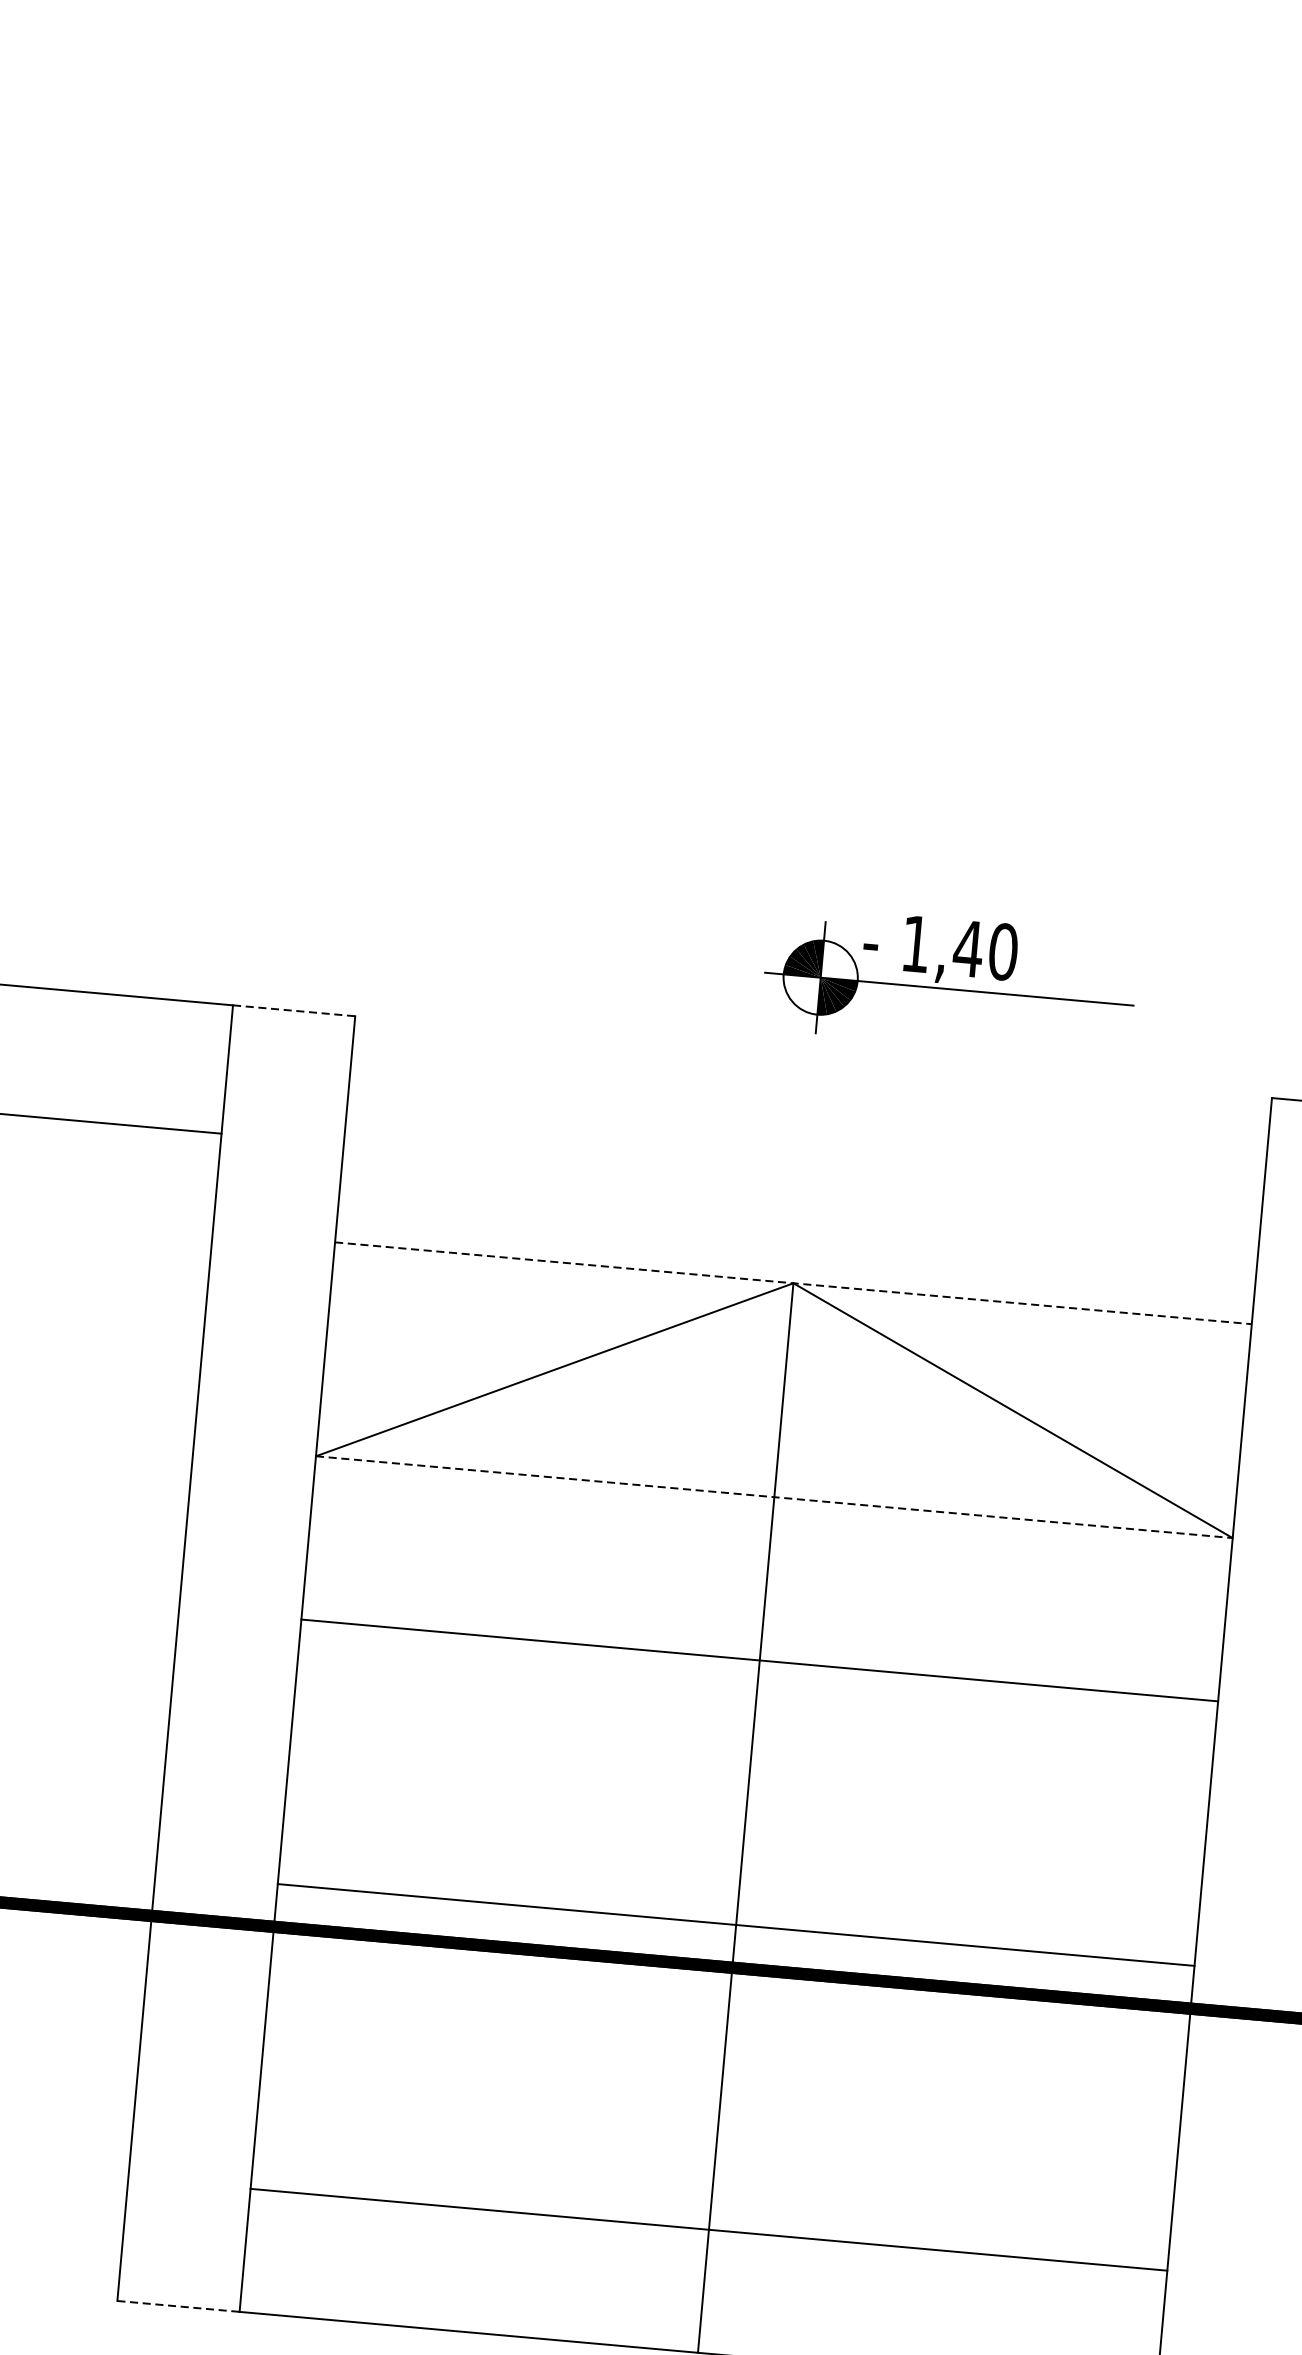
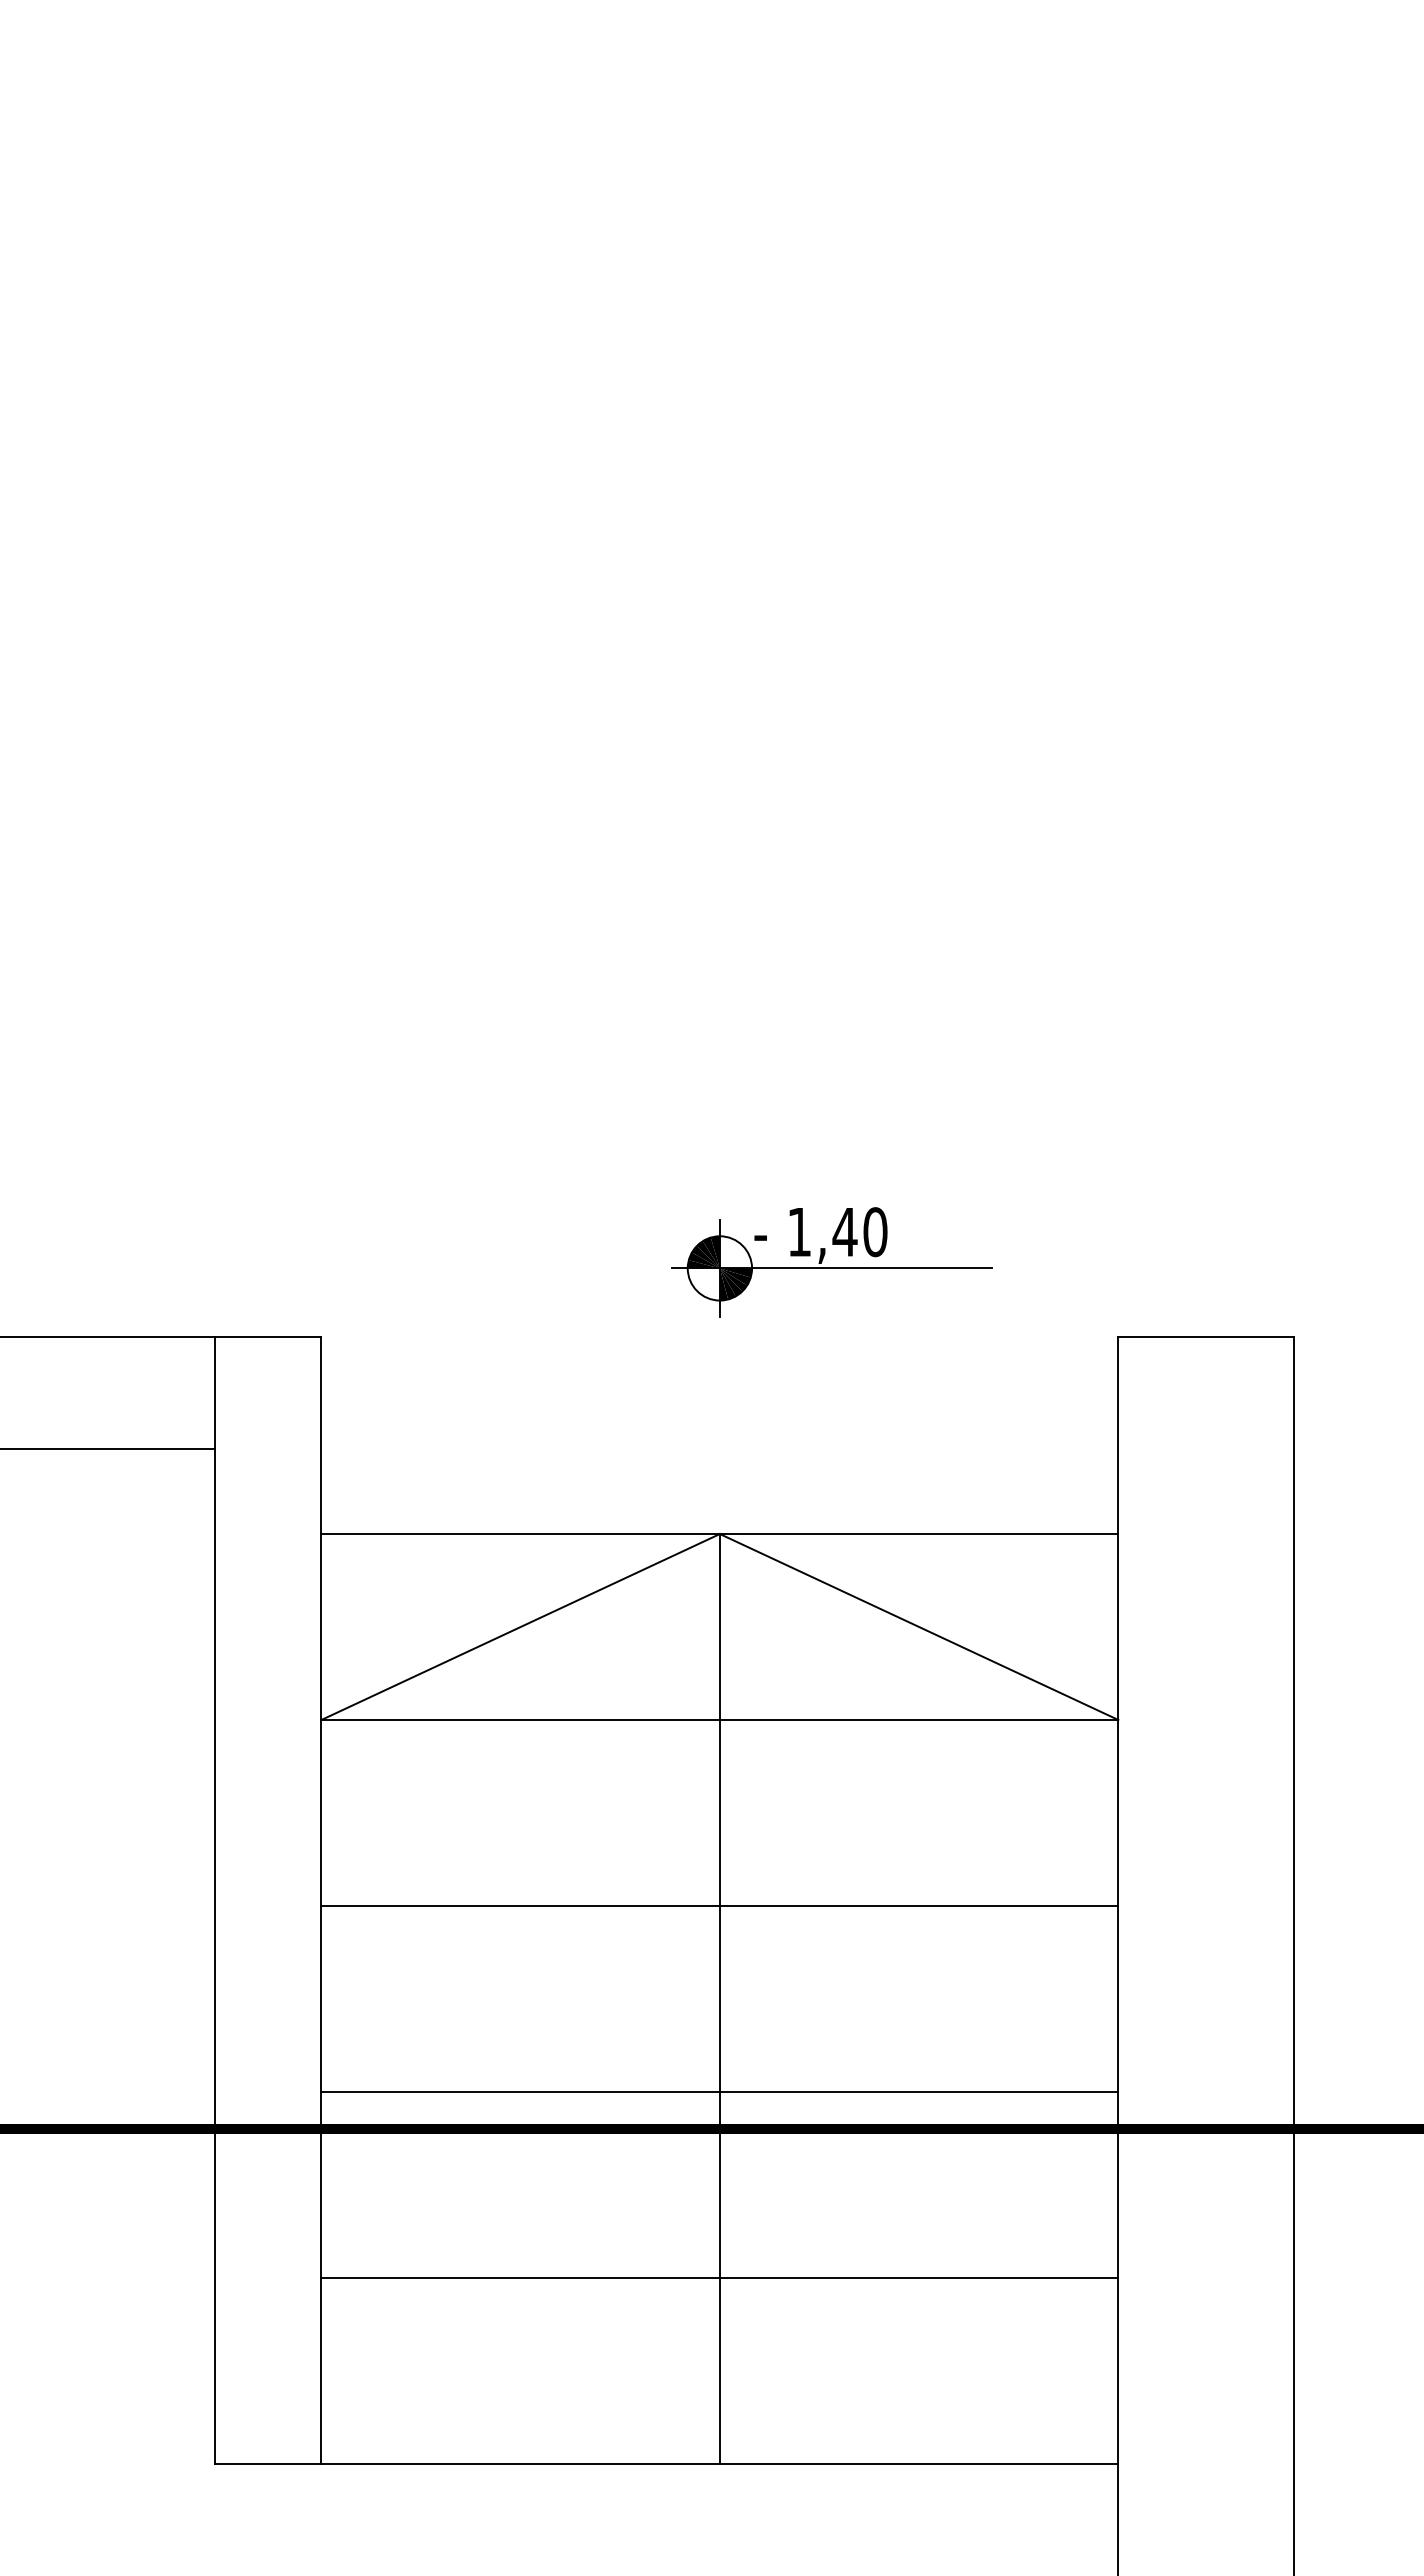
line: (294, 1010) -> (268, 1337), dashed -> solid
line: (794, 1283) -> (720, 1534), dashed -> solid
line: (775, 1496) -> (720, 1719), dashed -> solid
line: (759, 1659) -> (719, 1905), moved
line: (708, 2229) -> (719, 2277), moved
line: (178, 2306) -> (268, 2463), dashed -> solid

